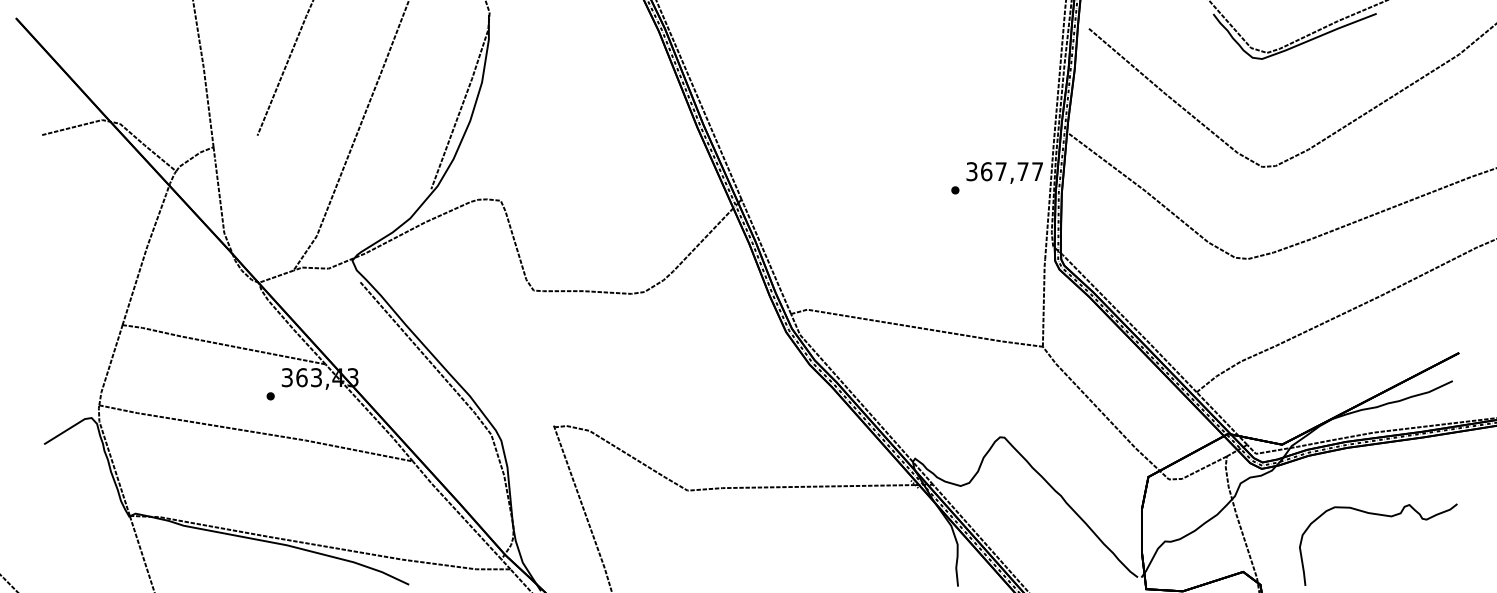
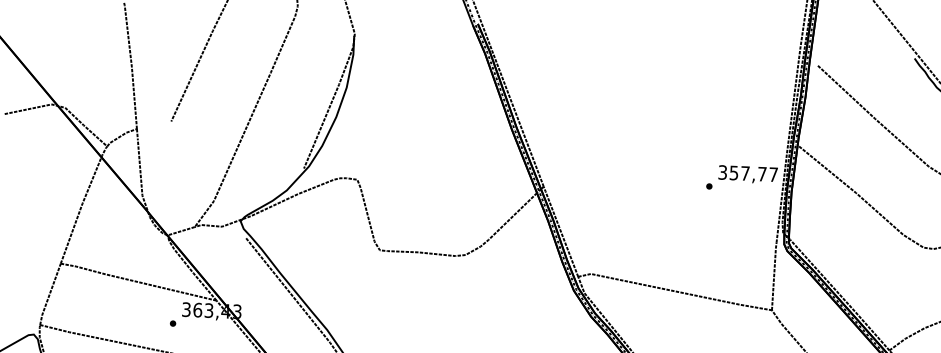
text: (986, 171) -> (734, 172), 367,77 -> 357,77

